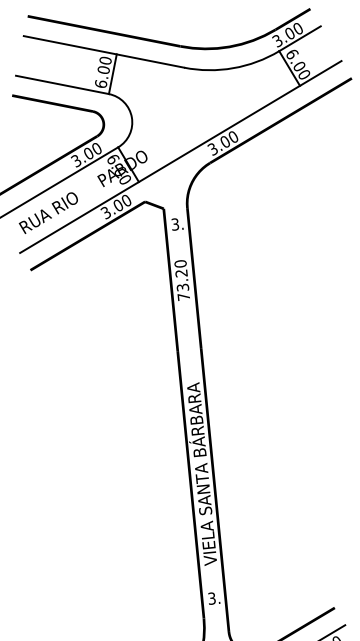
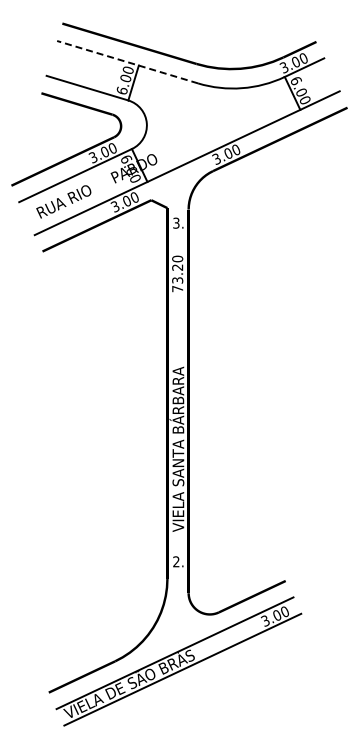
line: (103, 52) -> (127, 62), solid -> dashed
text: (212, 599) -> (176, 562), 3. -> 2.

